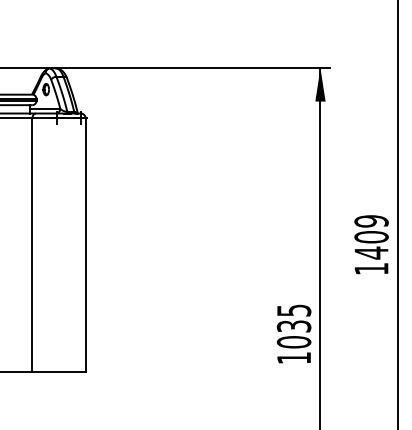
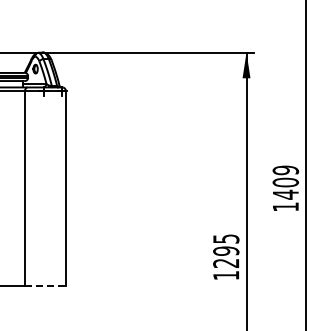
text: (294, 334) -> (226, 257), 1035 -> 1295
line: (60, 372) -> (46, 286), solid -> dashed

